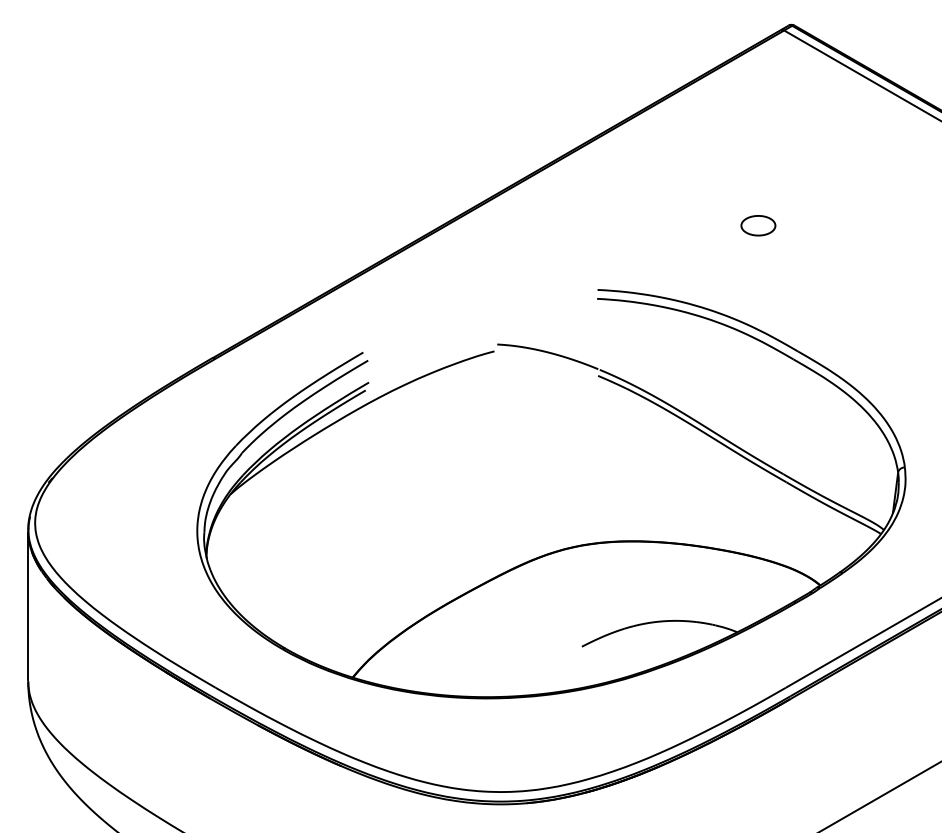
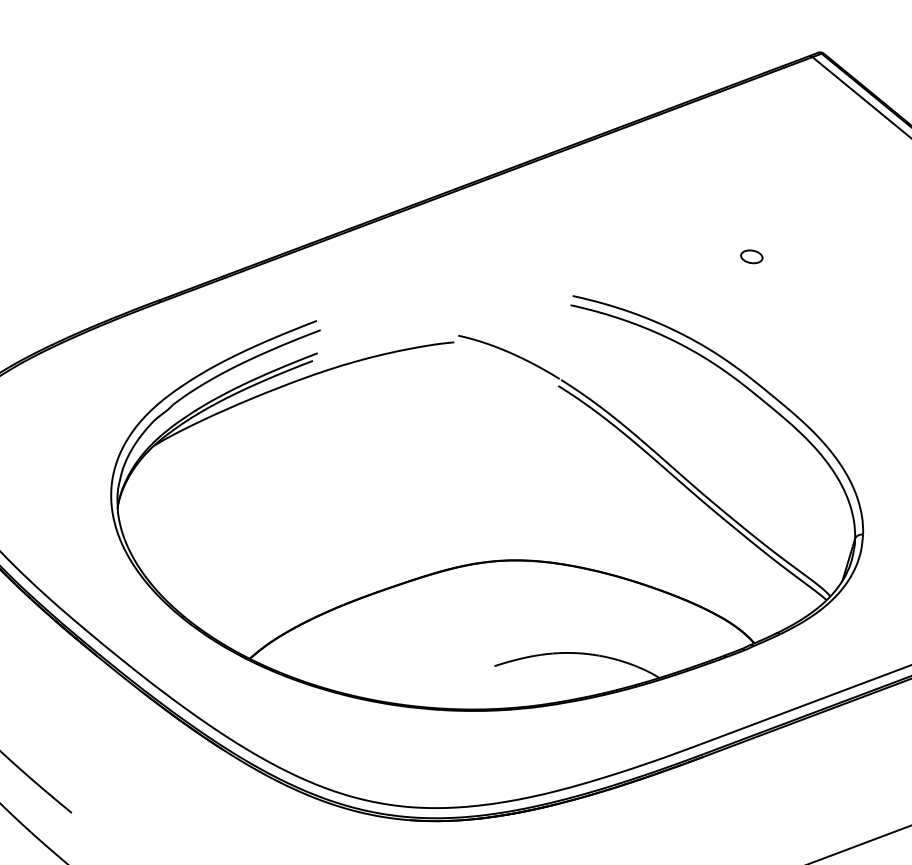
part: (758, 225) -> (751, 256), size x0.6

